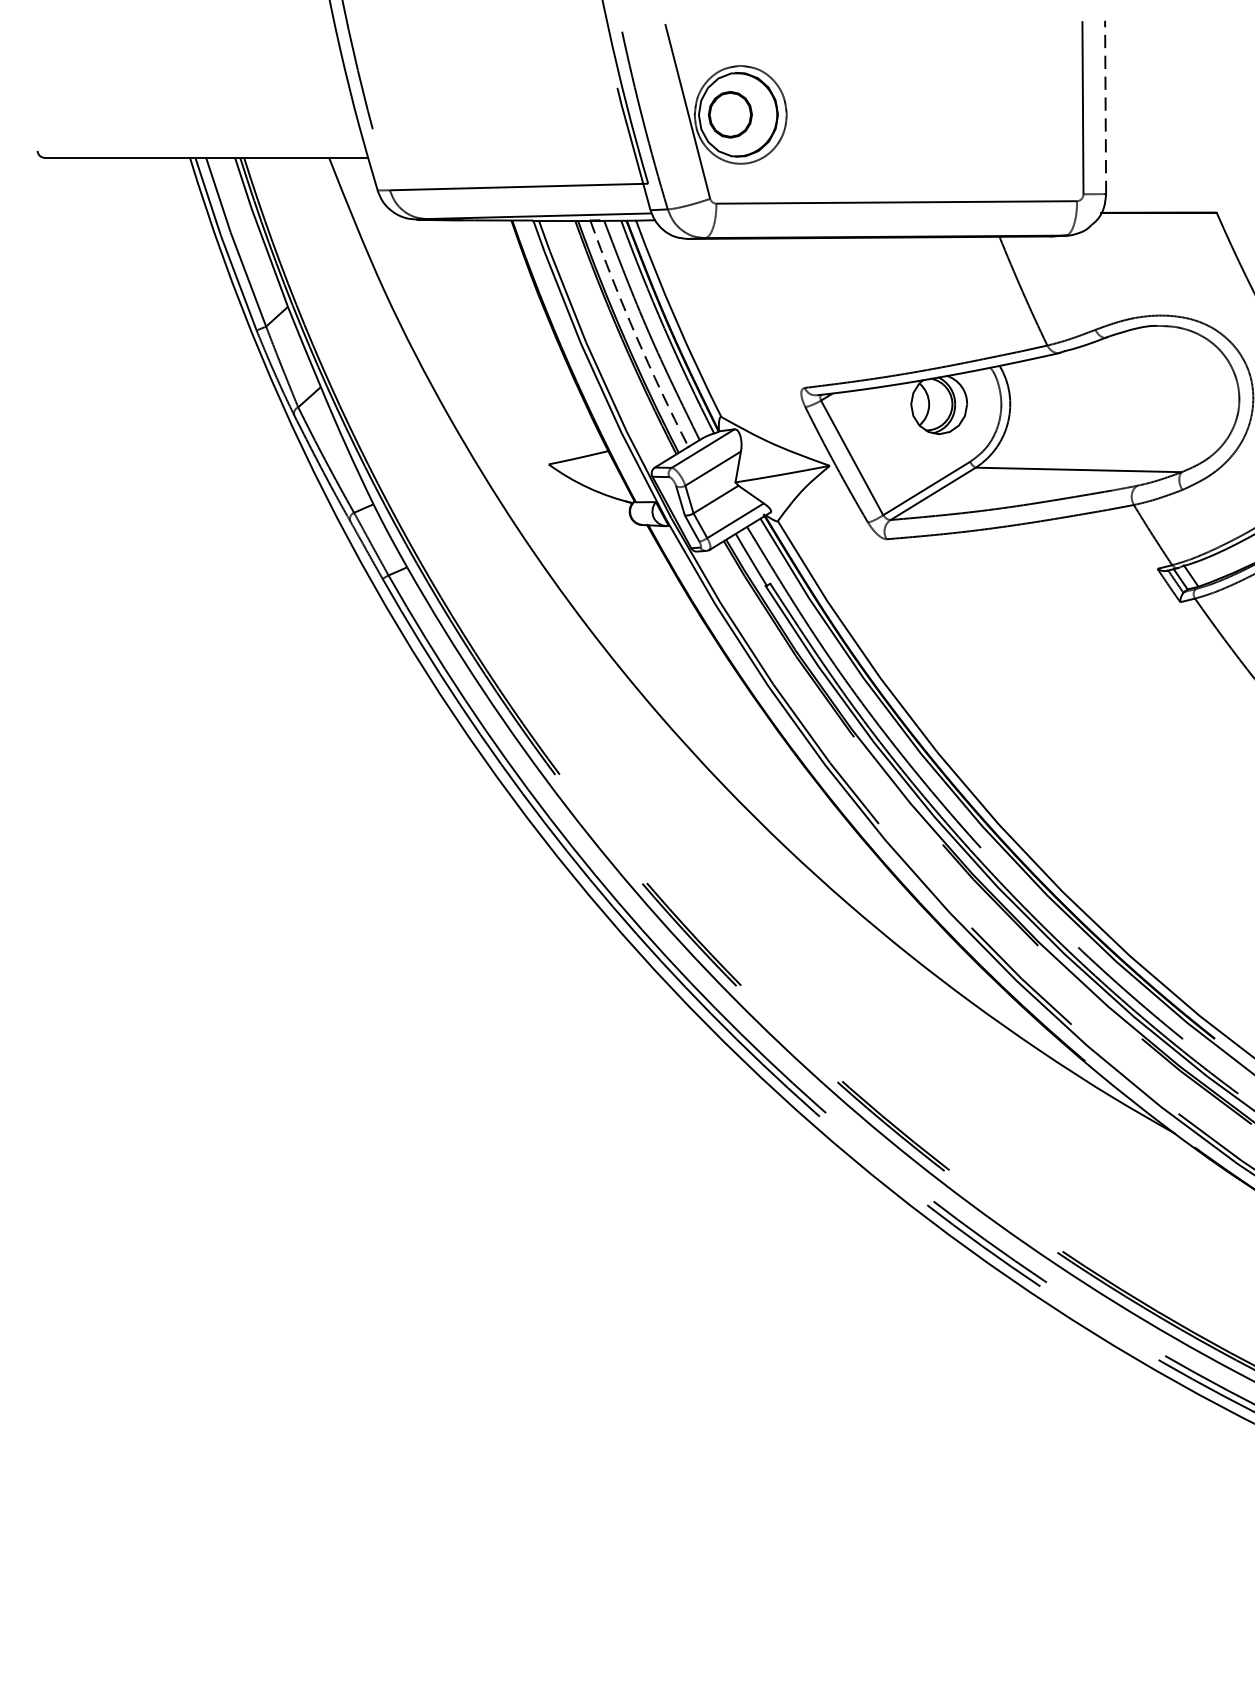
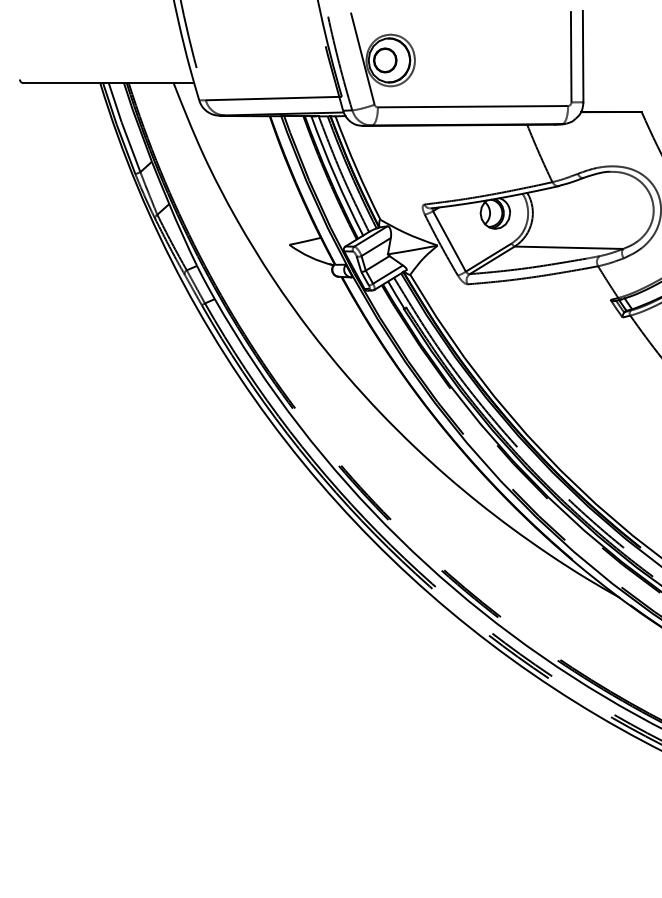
line: (1106, 107) -> (583, 56), dashed -> solid
arc: (636, 334) -> (335, 176), dashed -> solid

